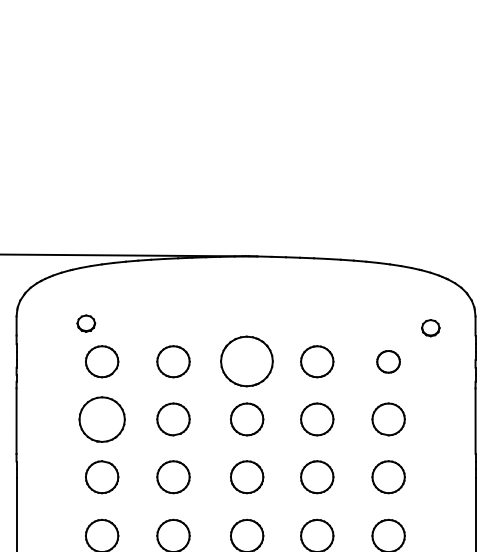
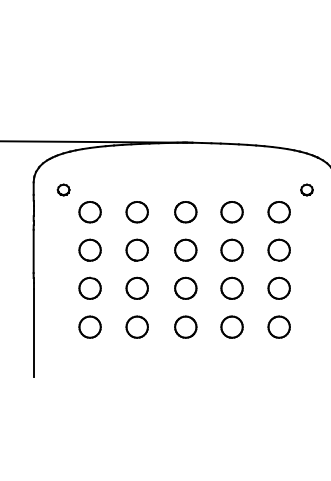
part: (86, 322) -> (63, 189), moved
part: (246, 362) -> (185, 212), size x0.62
part: (387, 362) -> (278, 212), size x1.43
part: (101, 418) -> (89, 249), size x0.71

